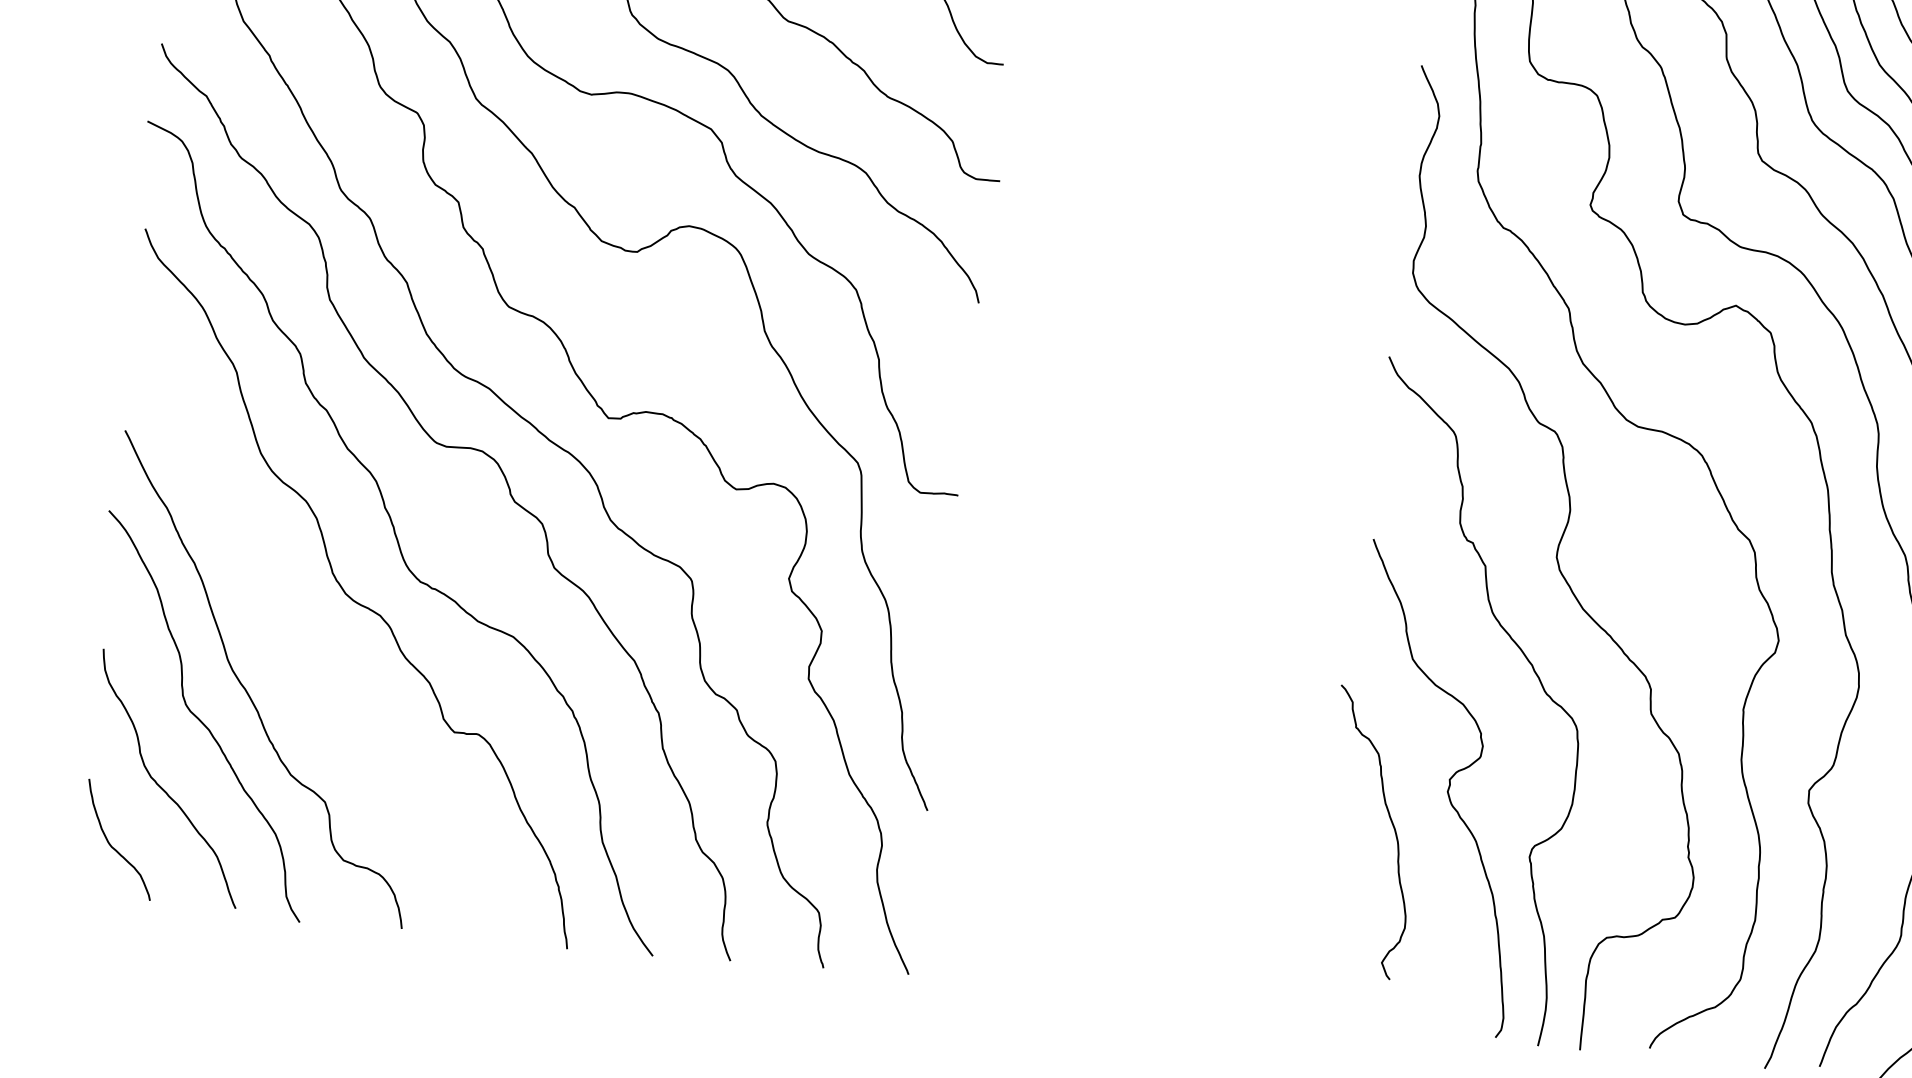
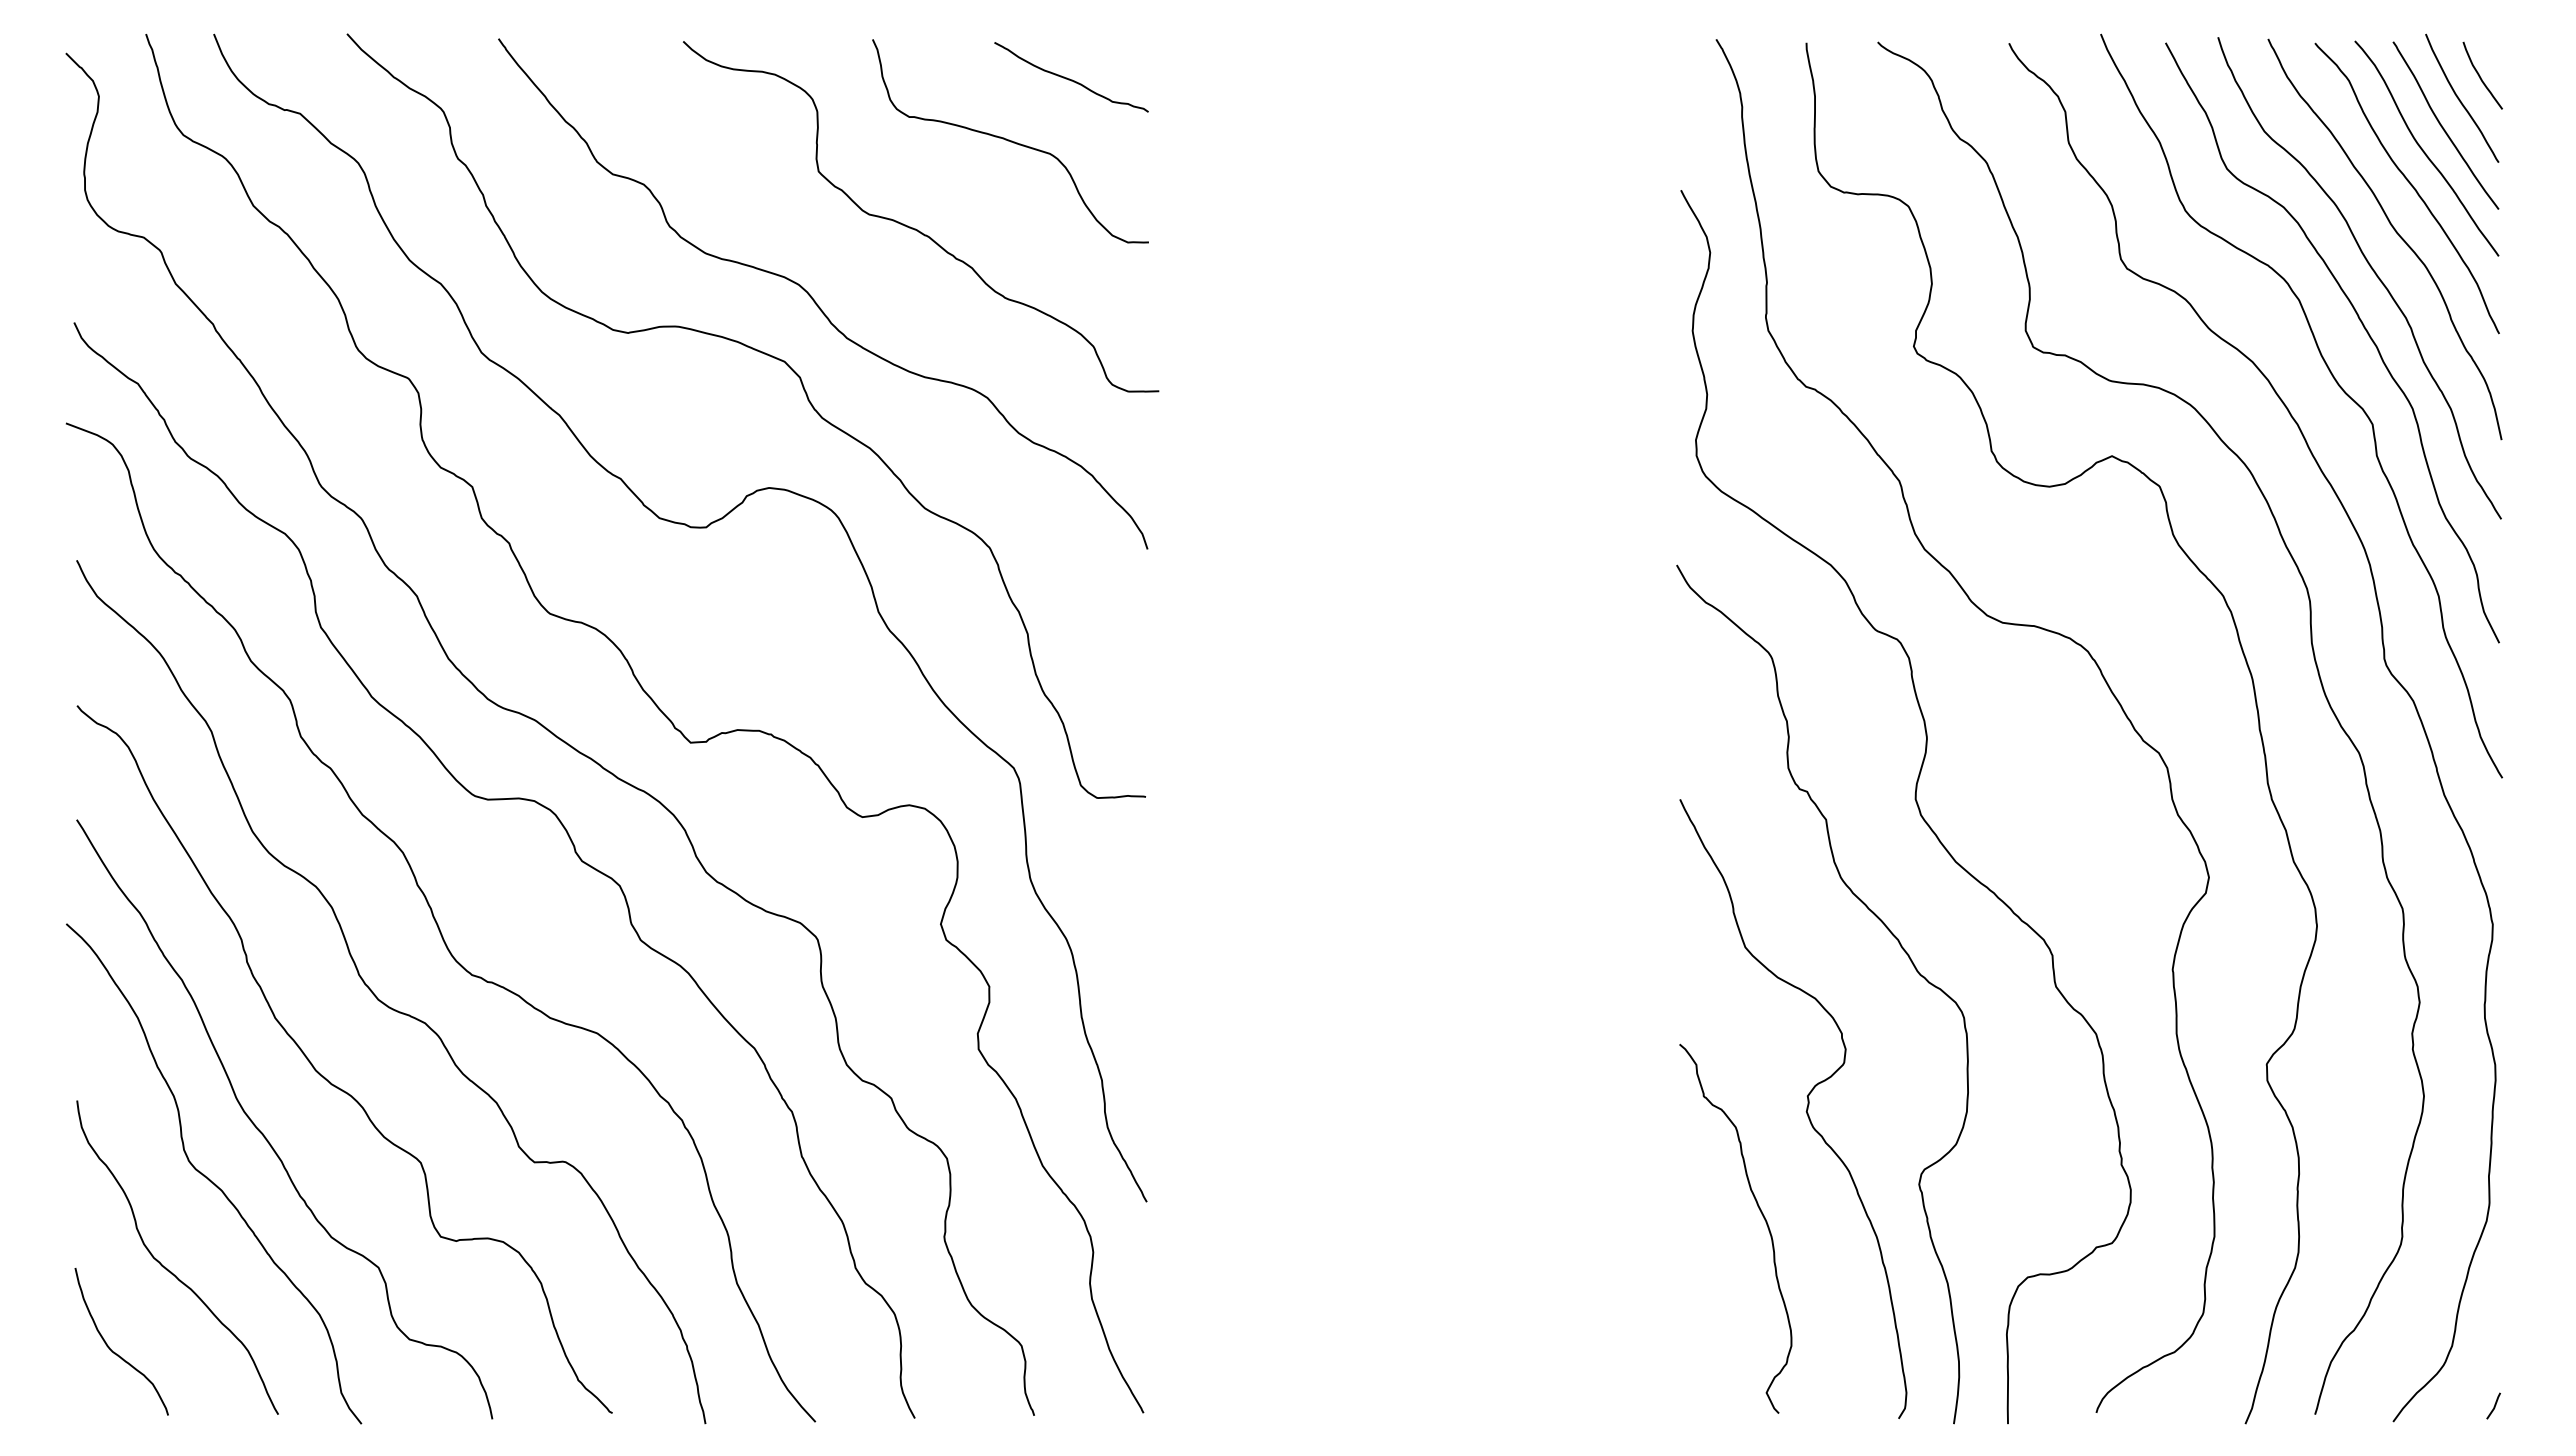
curve: (302, 653) -> (330, 1081), added
curve: (1391, 823) -> (1761, 1214), moved

